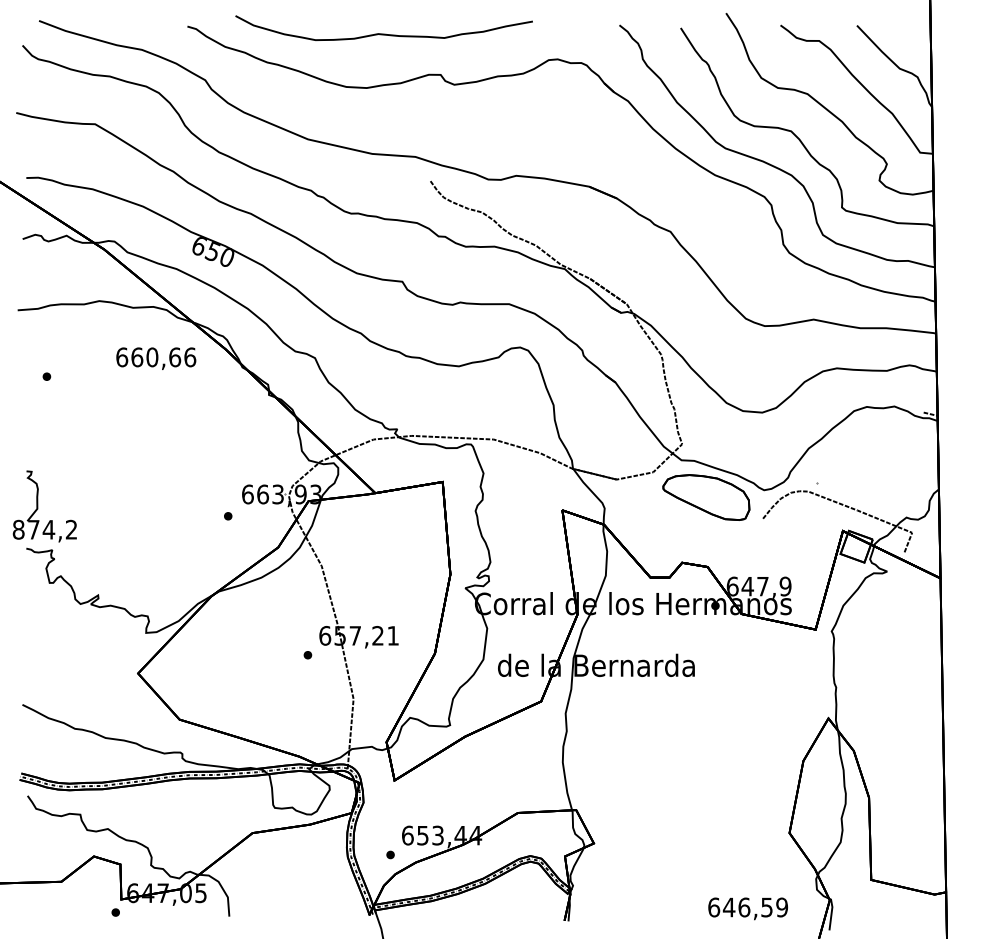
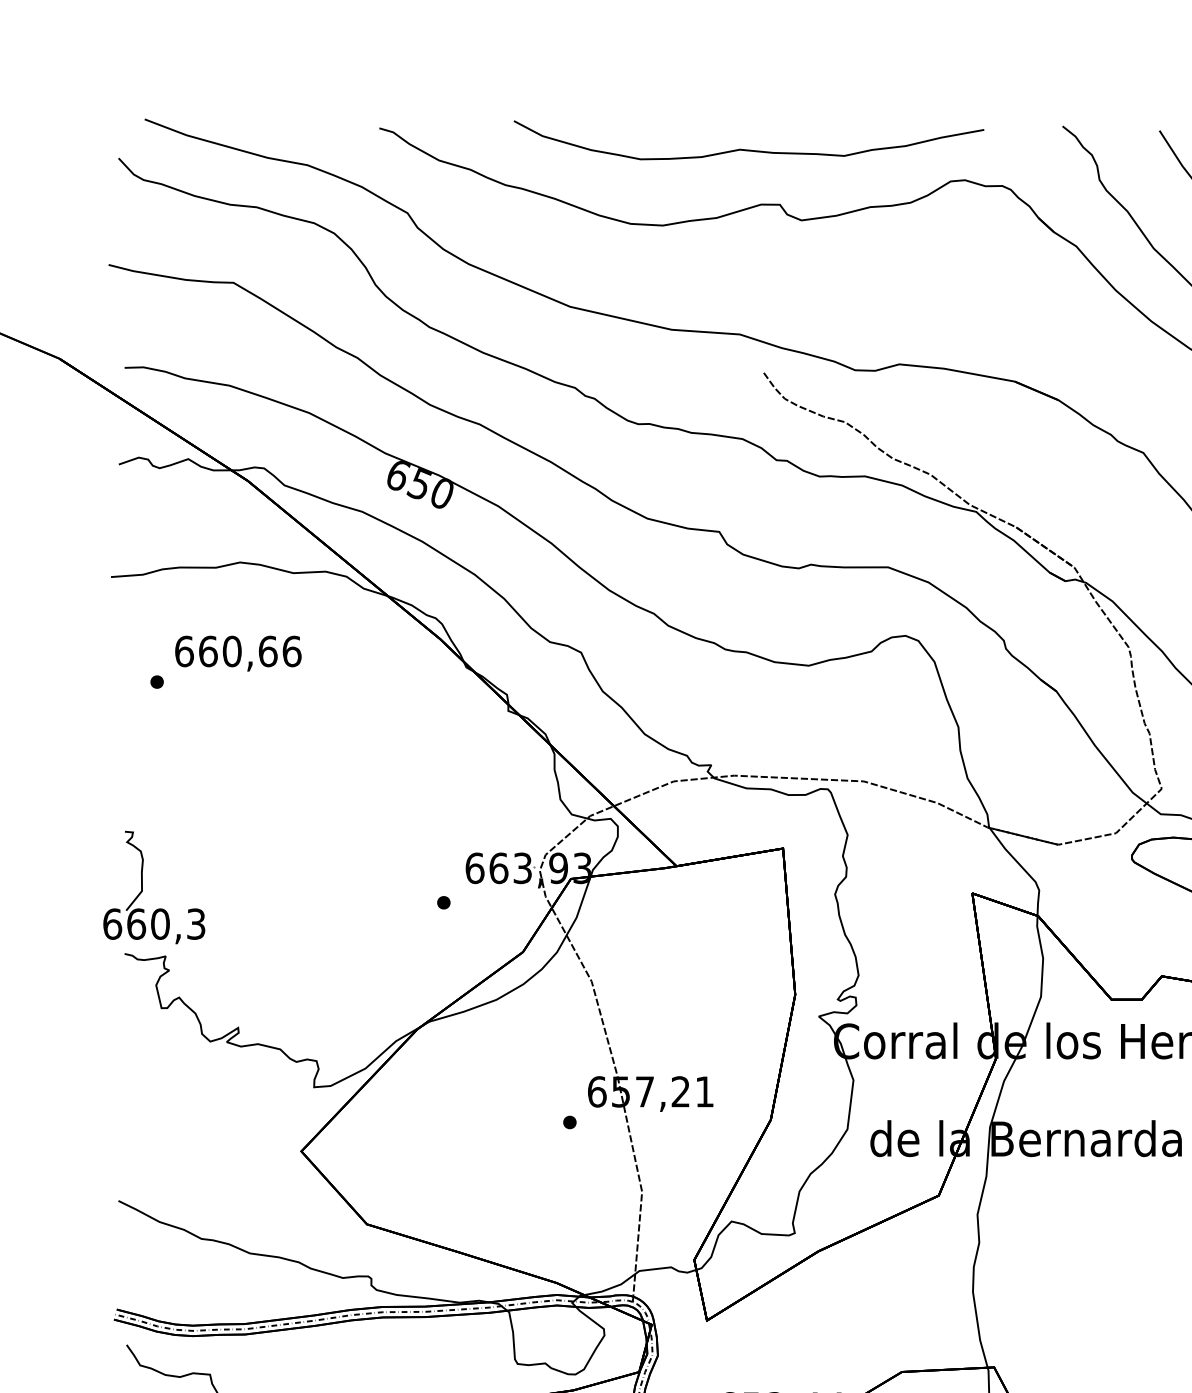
curve: (383, 33) -> (747, 148), moved
text: (156, 358) -> (238, 653), moved
text: (44, 529) -> (153, 923), 874,2 -> 660,3

